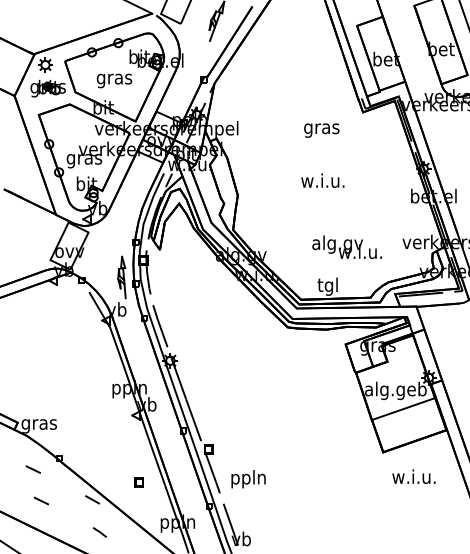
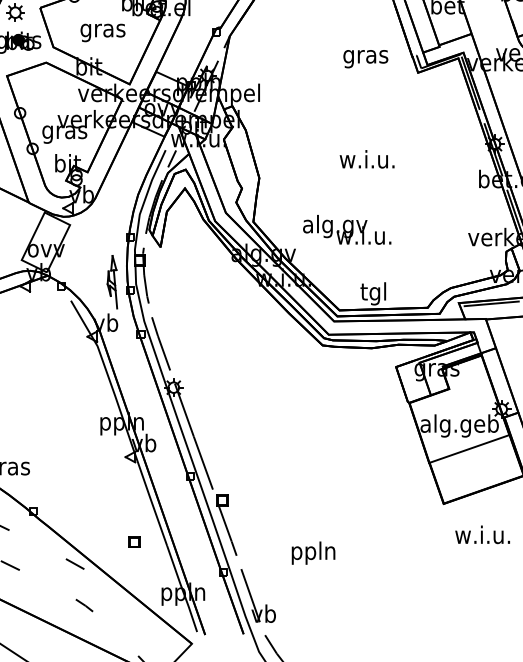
text: (321, 130) -> (365, 58), moved
text: (346, 246) -> (346, 228), moved
text: (248, 479) -> (313, 553), moved

